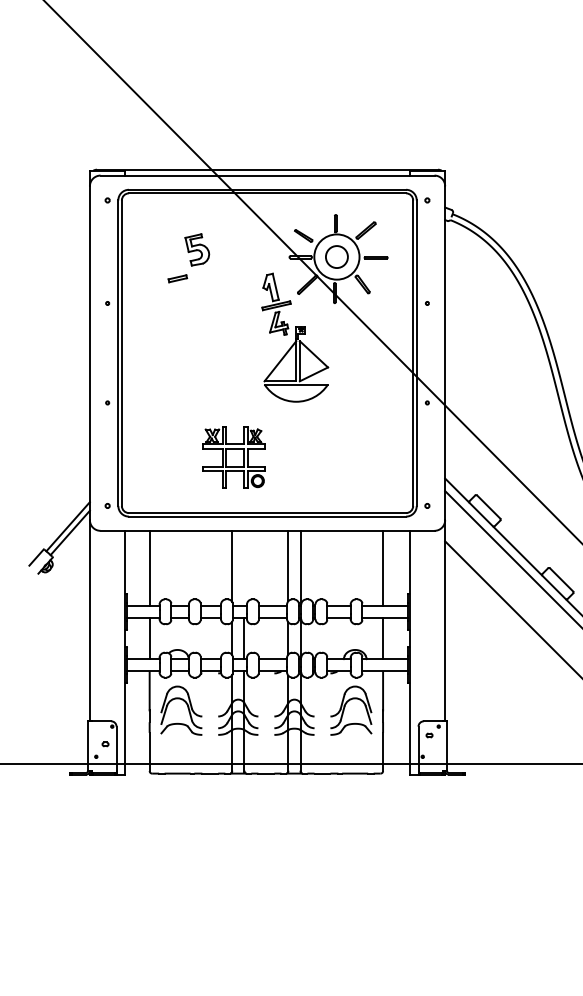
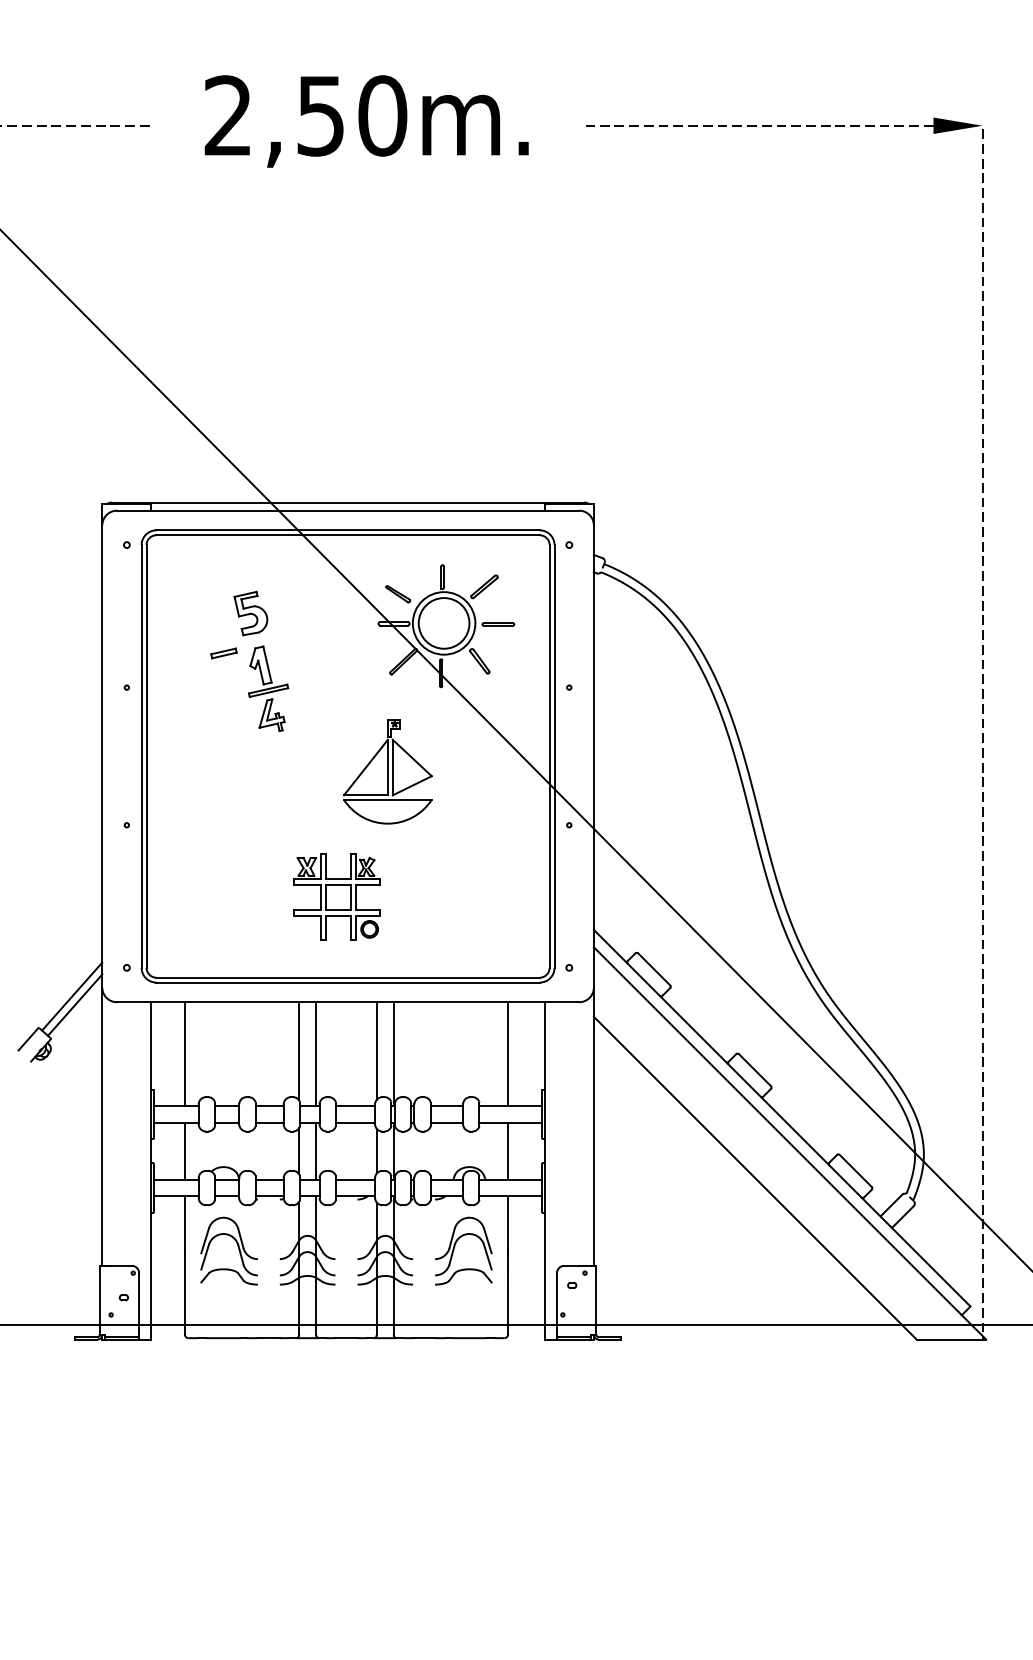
circle: (336, 257) -> (443, 623), size x1.67
part: (276, 304) -> (268, 688), moved
part: (233, 457) -> (336, 896), moved
line: (244, 567) -> (316, 1053), added

